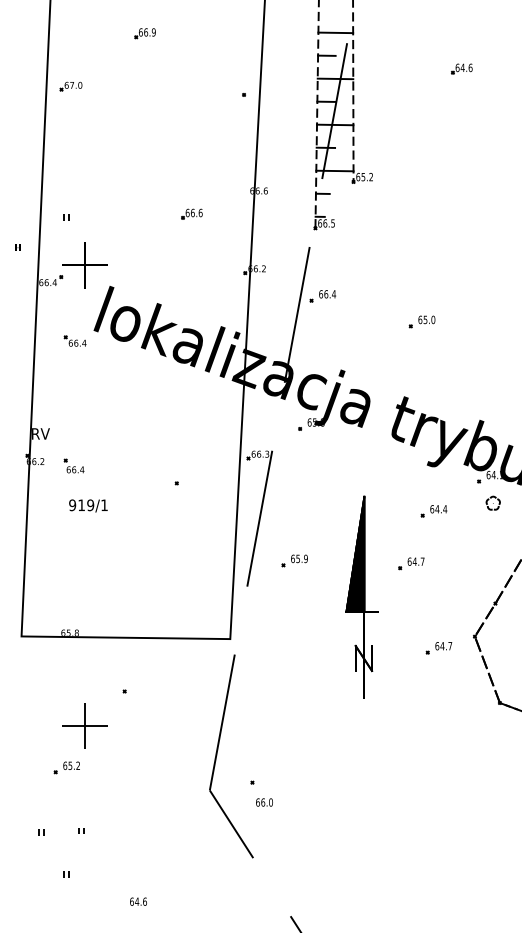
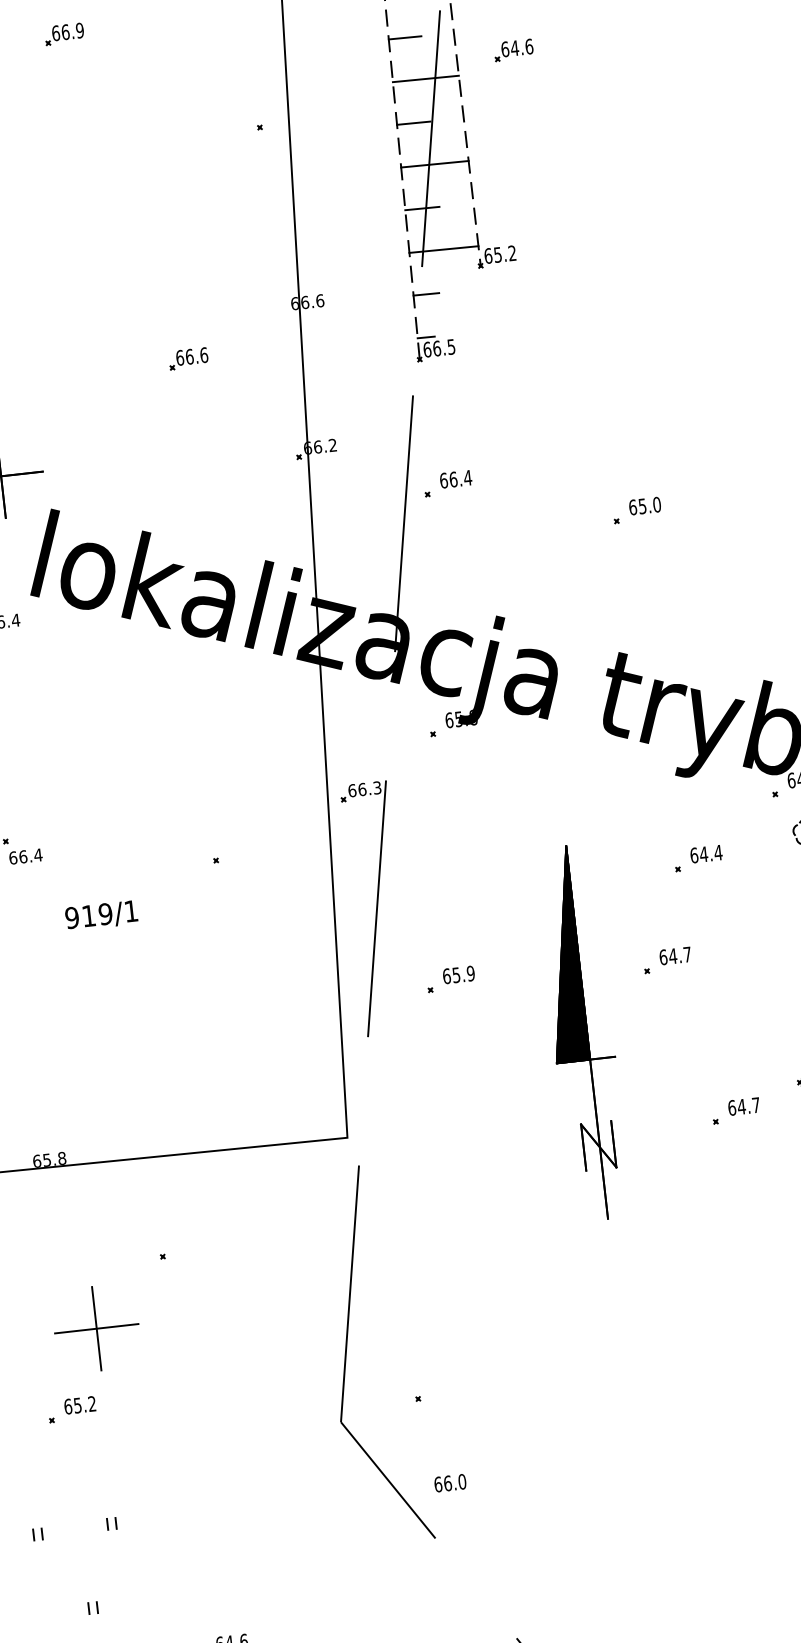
part: (461, 68) -> (512, 49), moved
text: (88, 505) -> (101, 914), moved
text: (264, 802) -> (450, 1483), moved

